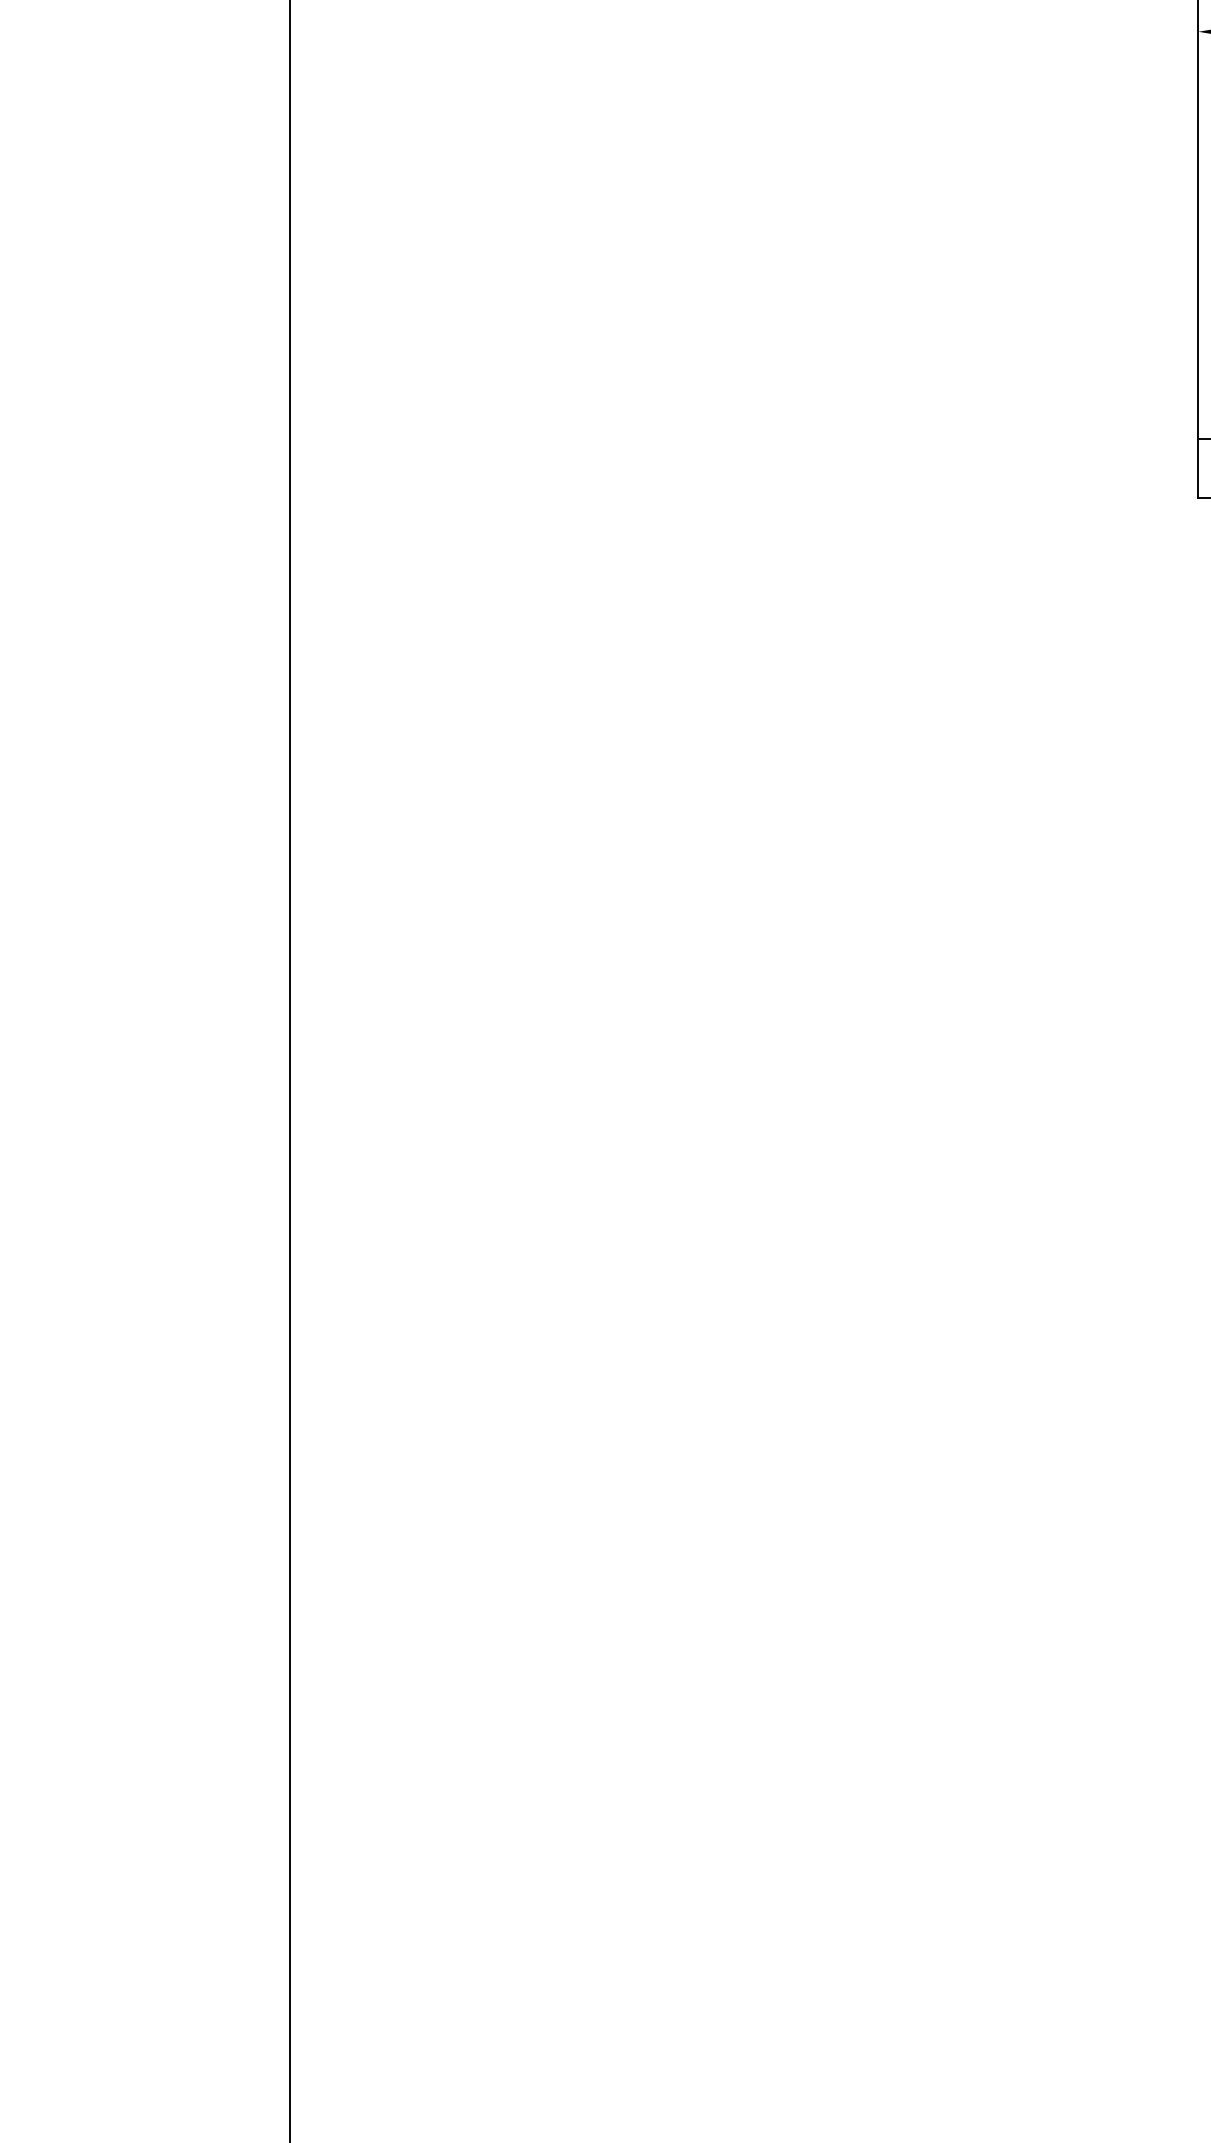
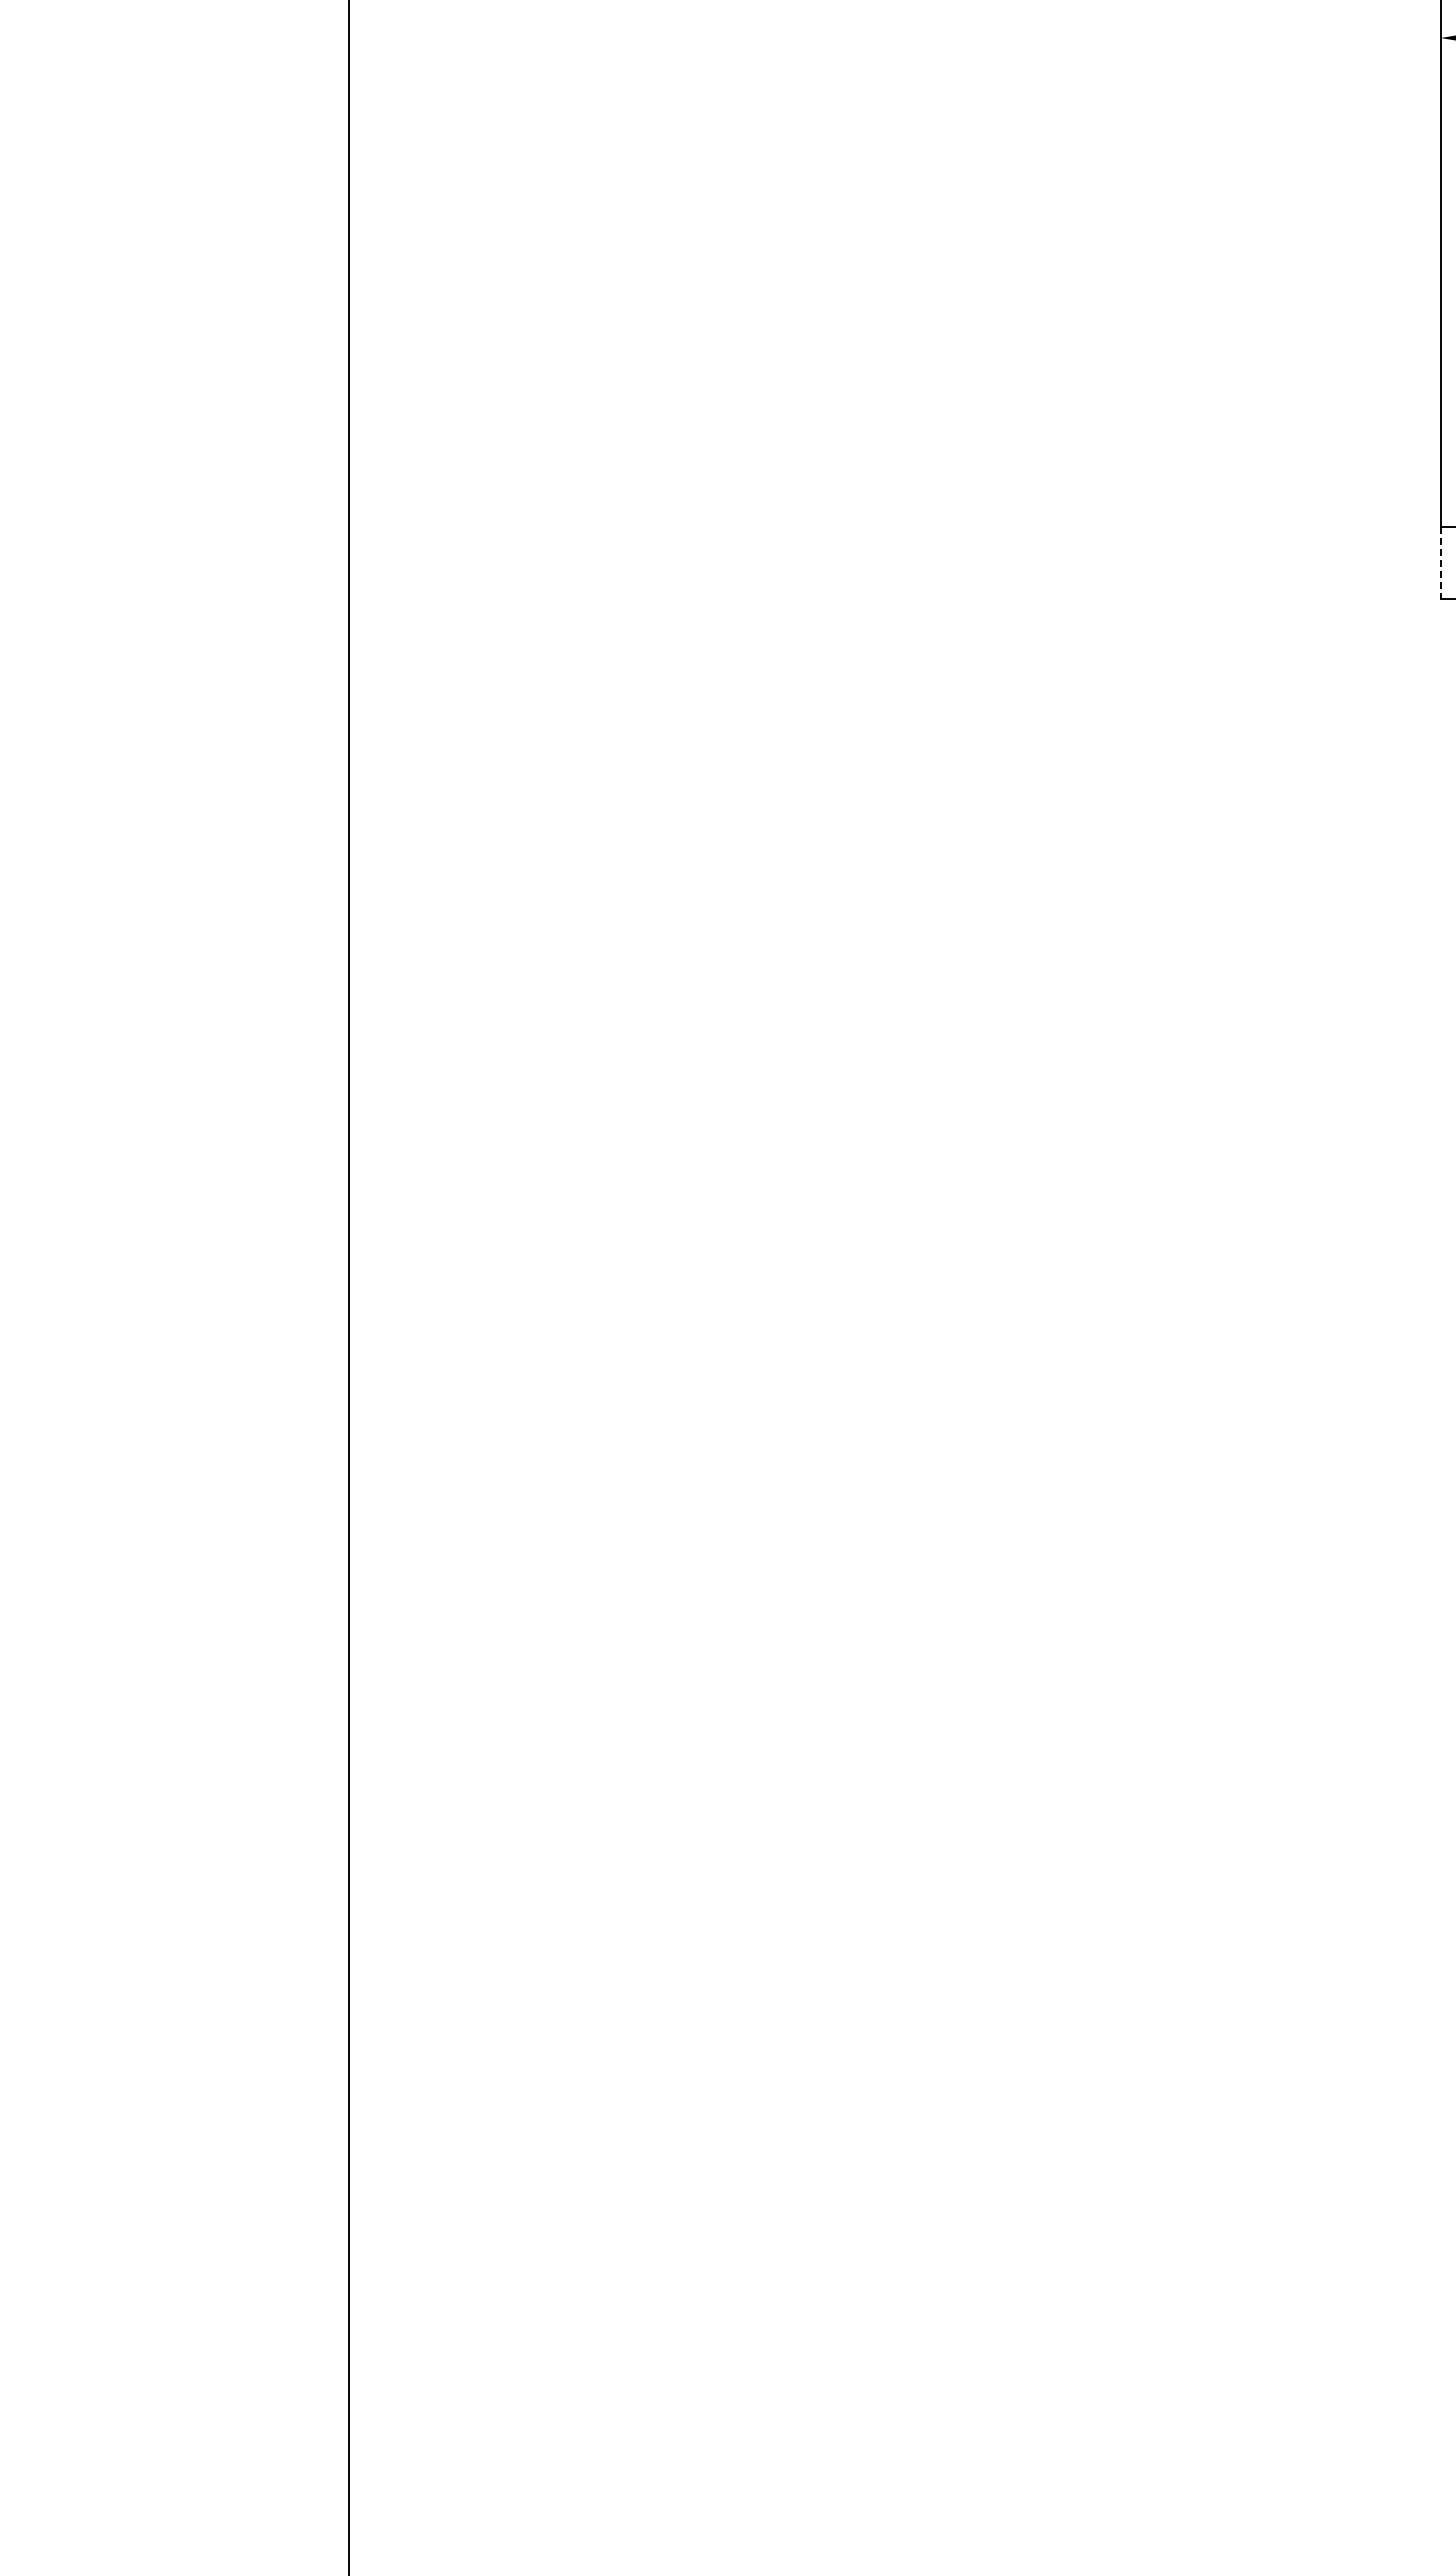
line: (1198, 468) -> (1440, 562), solid -> dashed

